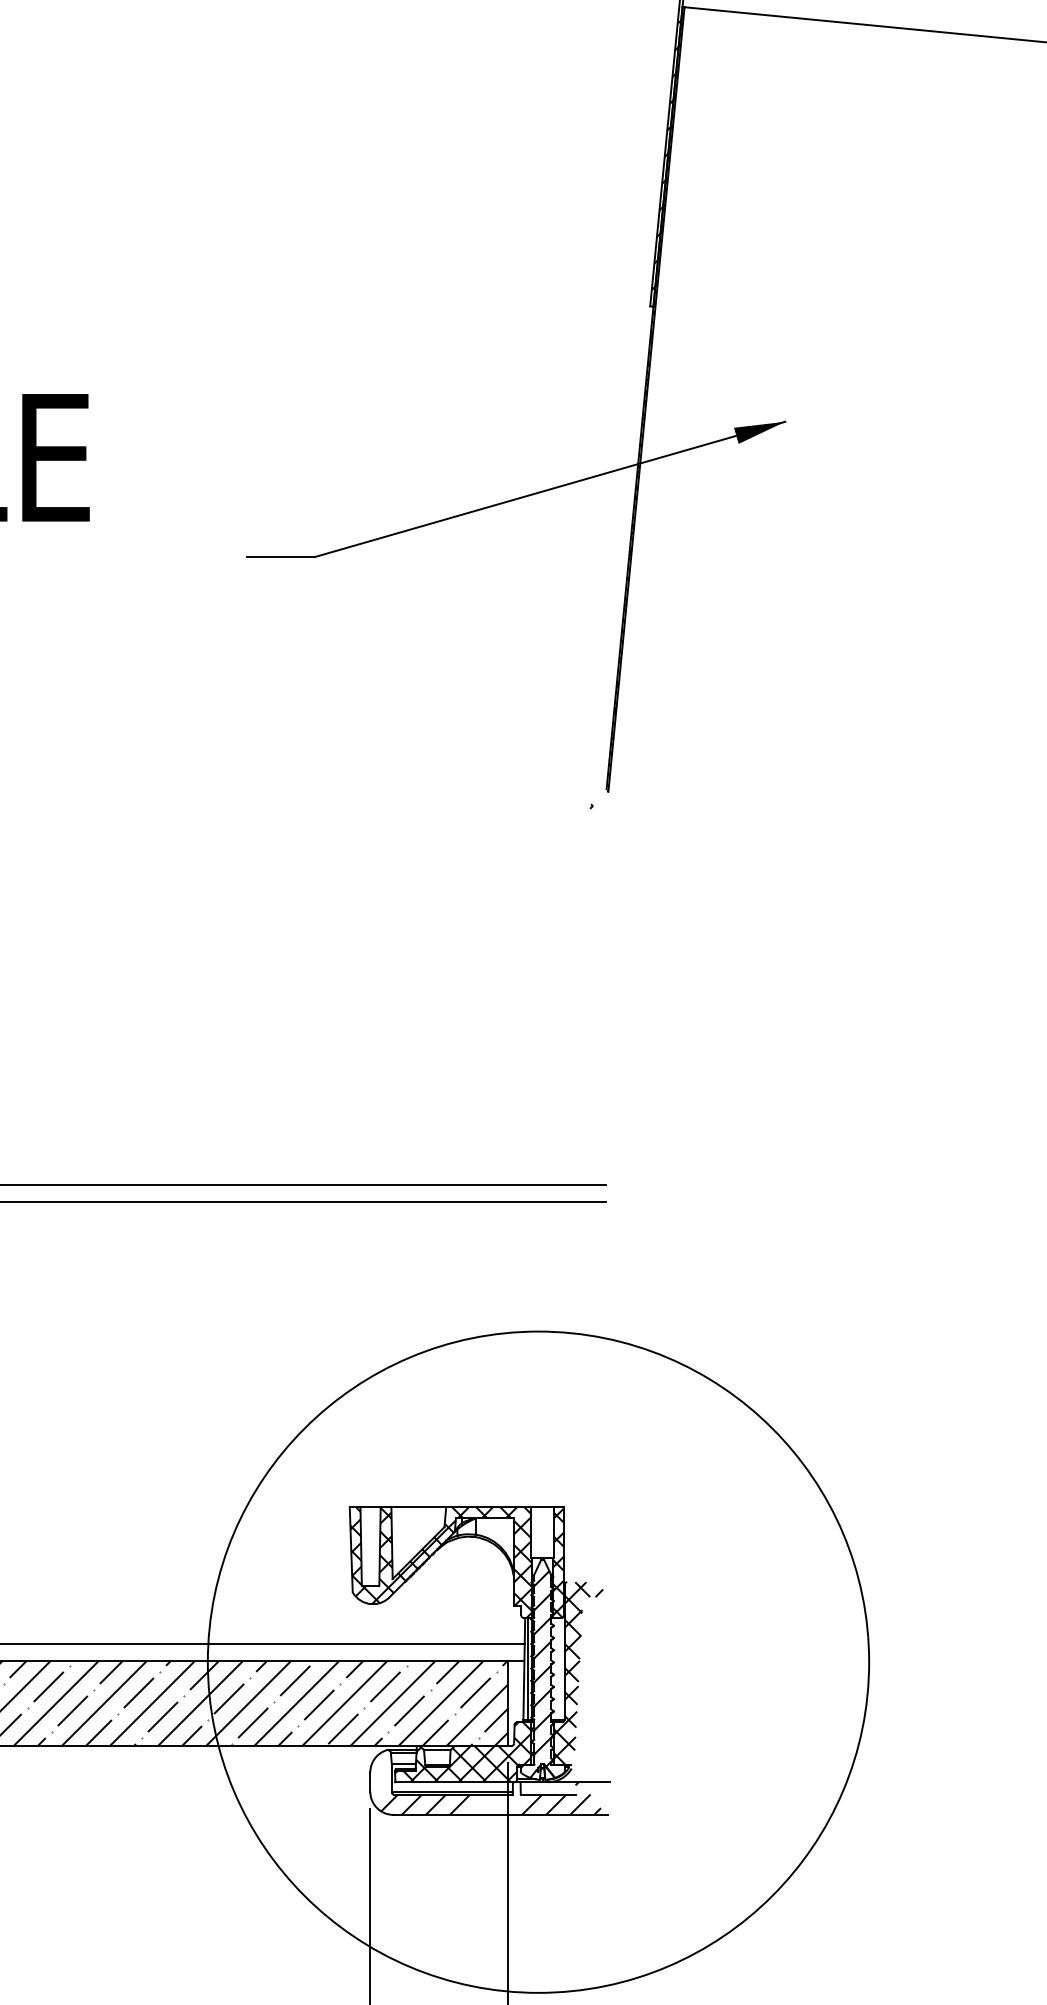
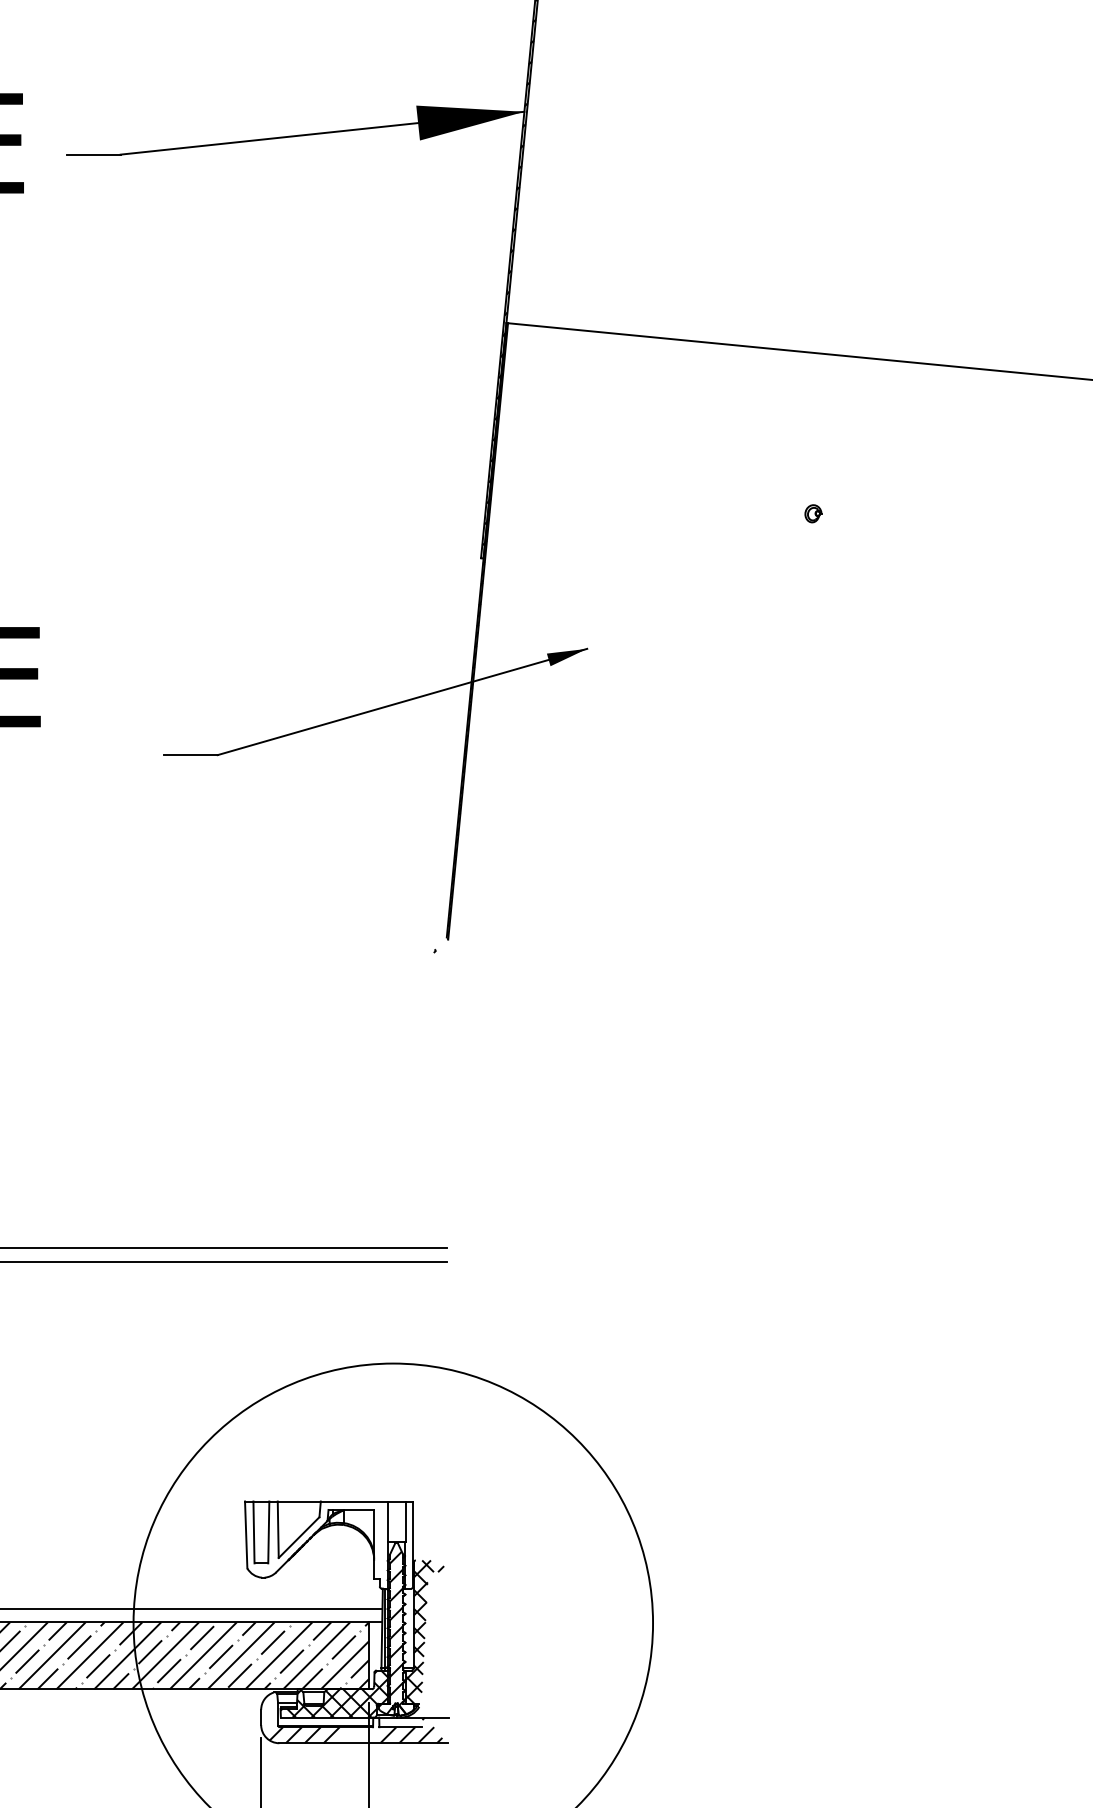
hatch: (440, 1561) -> (316, 1544), removed
hatch: (557, 1563) -> (408, 1545), removed

